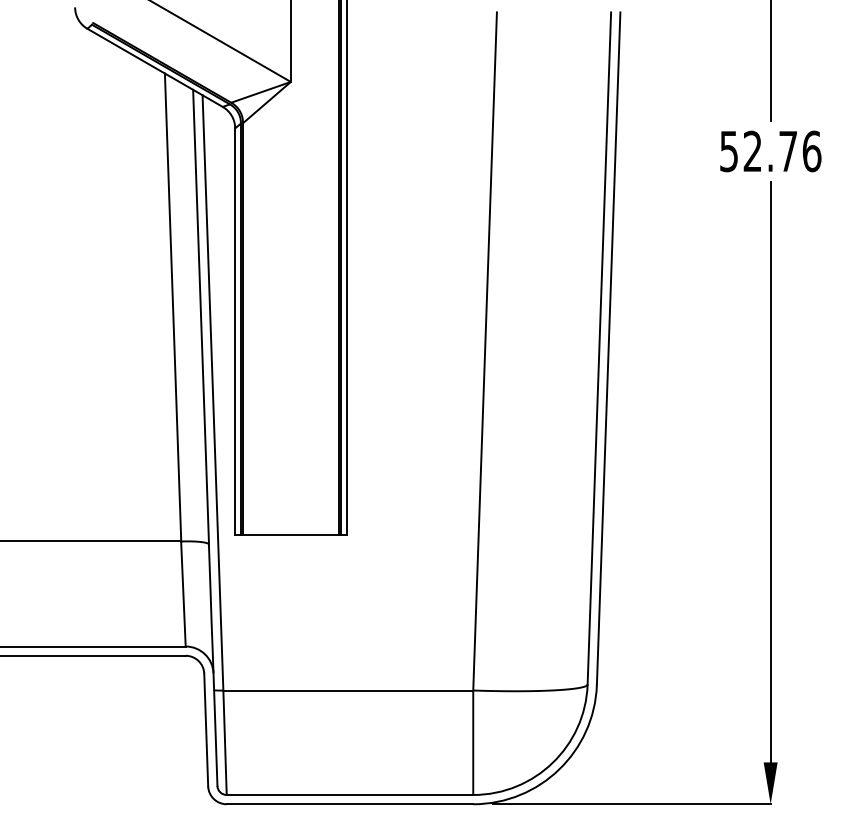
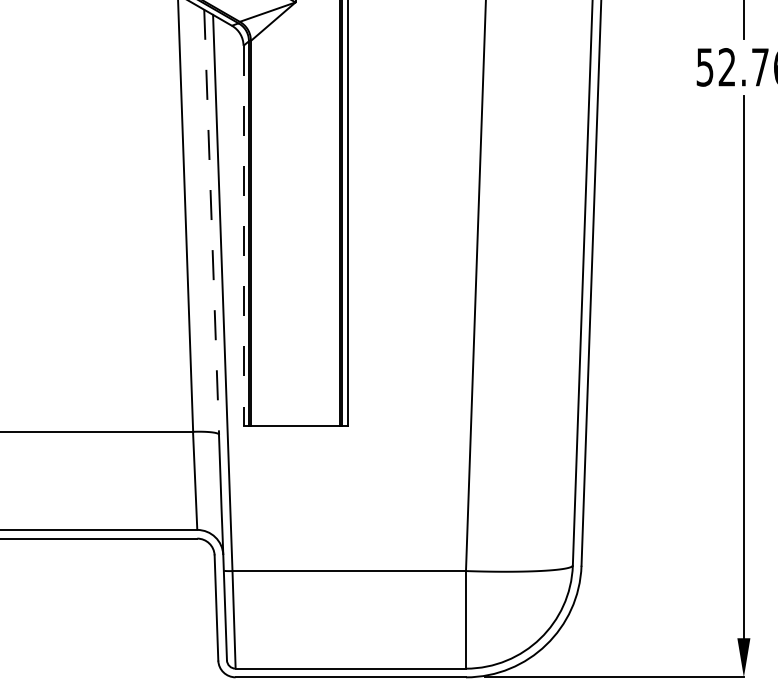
line: (201, 317) -> (212, 222), solid -> dashed
line: (235, 332) -> (243, 236), solid -> dashed

